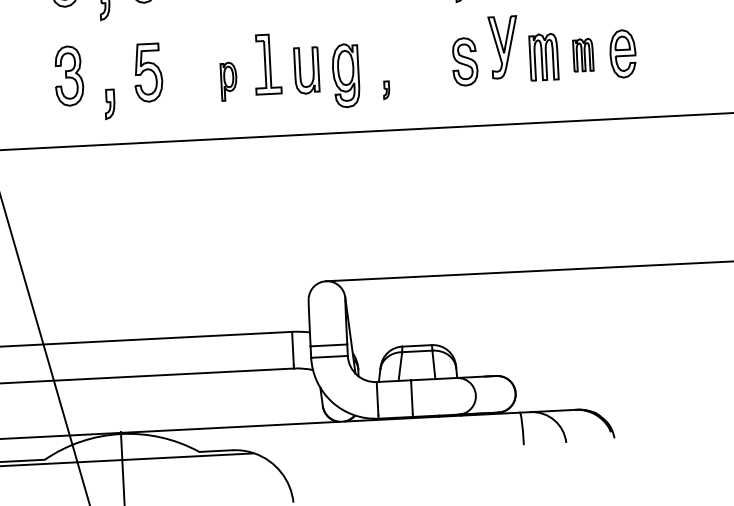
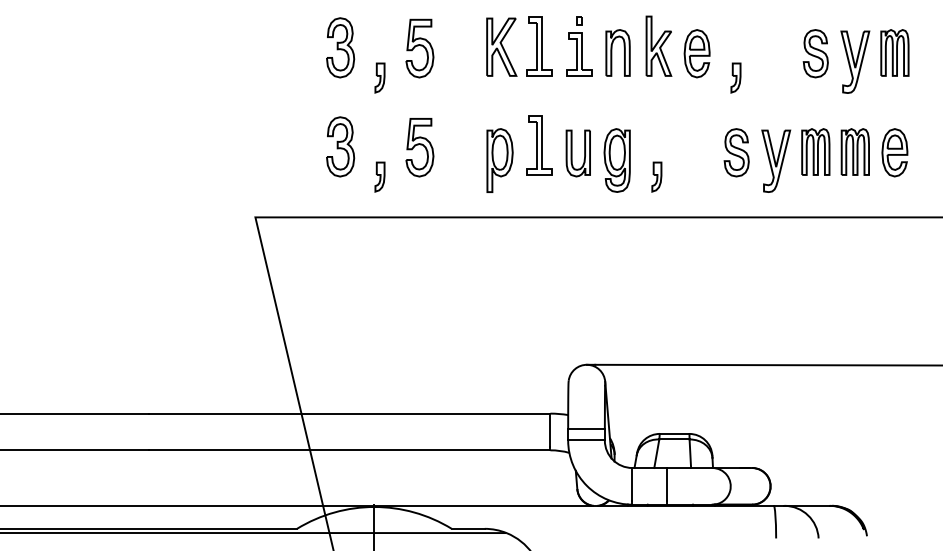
part: (504, 46) -> (776, 160), moved
part: (582, 54) -> (854, 151), size x1.43
part: (228, 81) -> (499, 160), size x1.67
part: (386, 89) -> (656, 176), size x1.67

